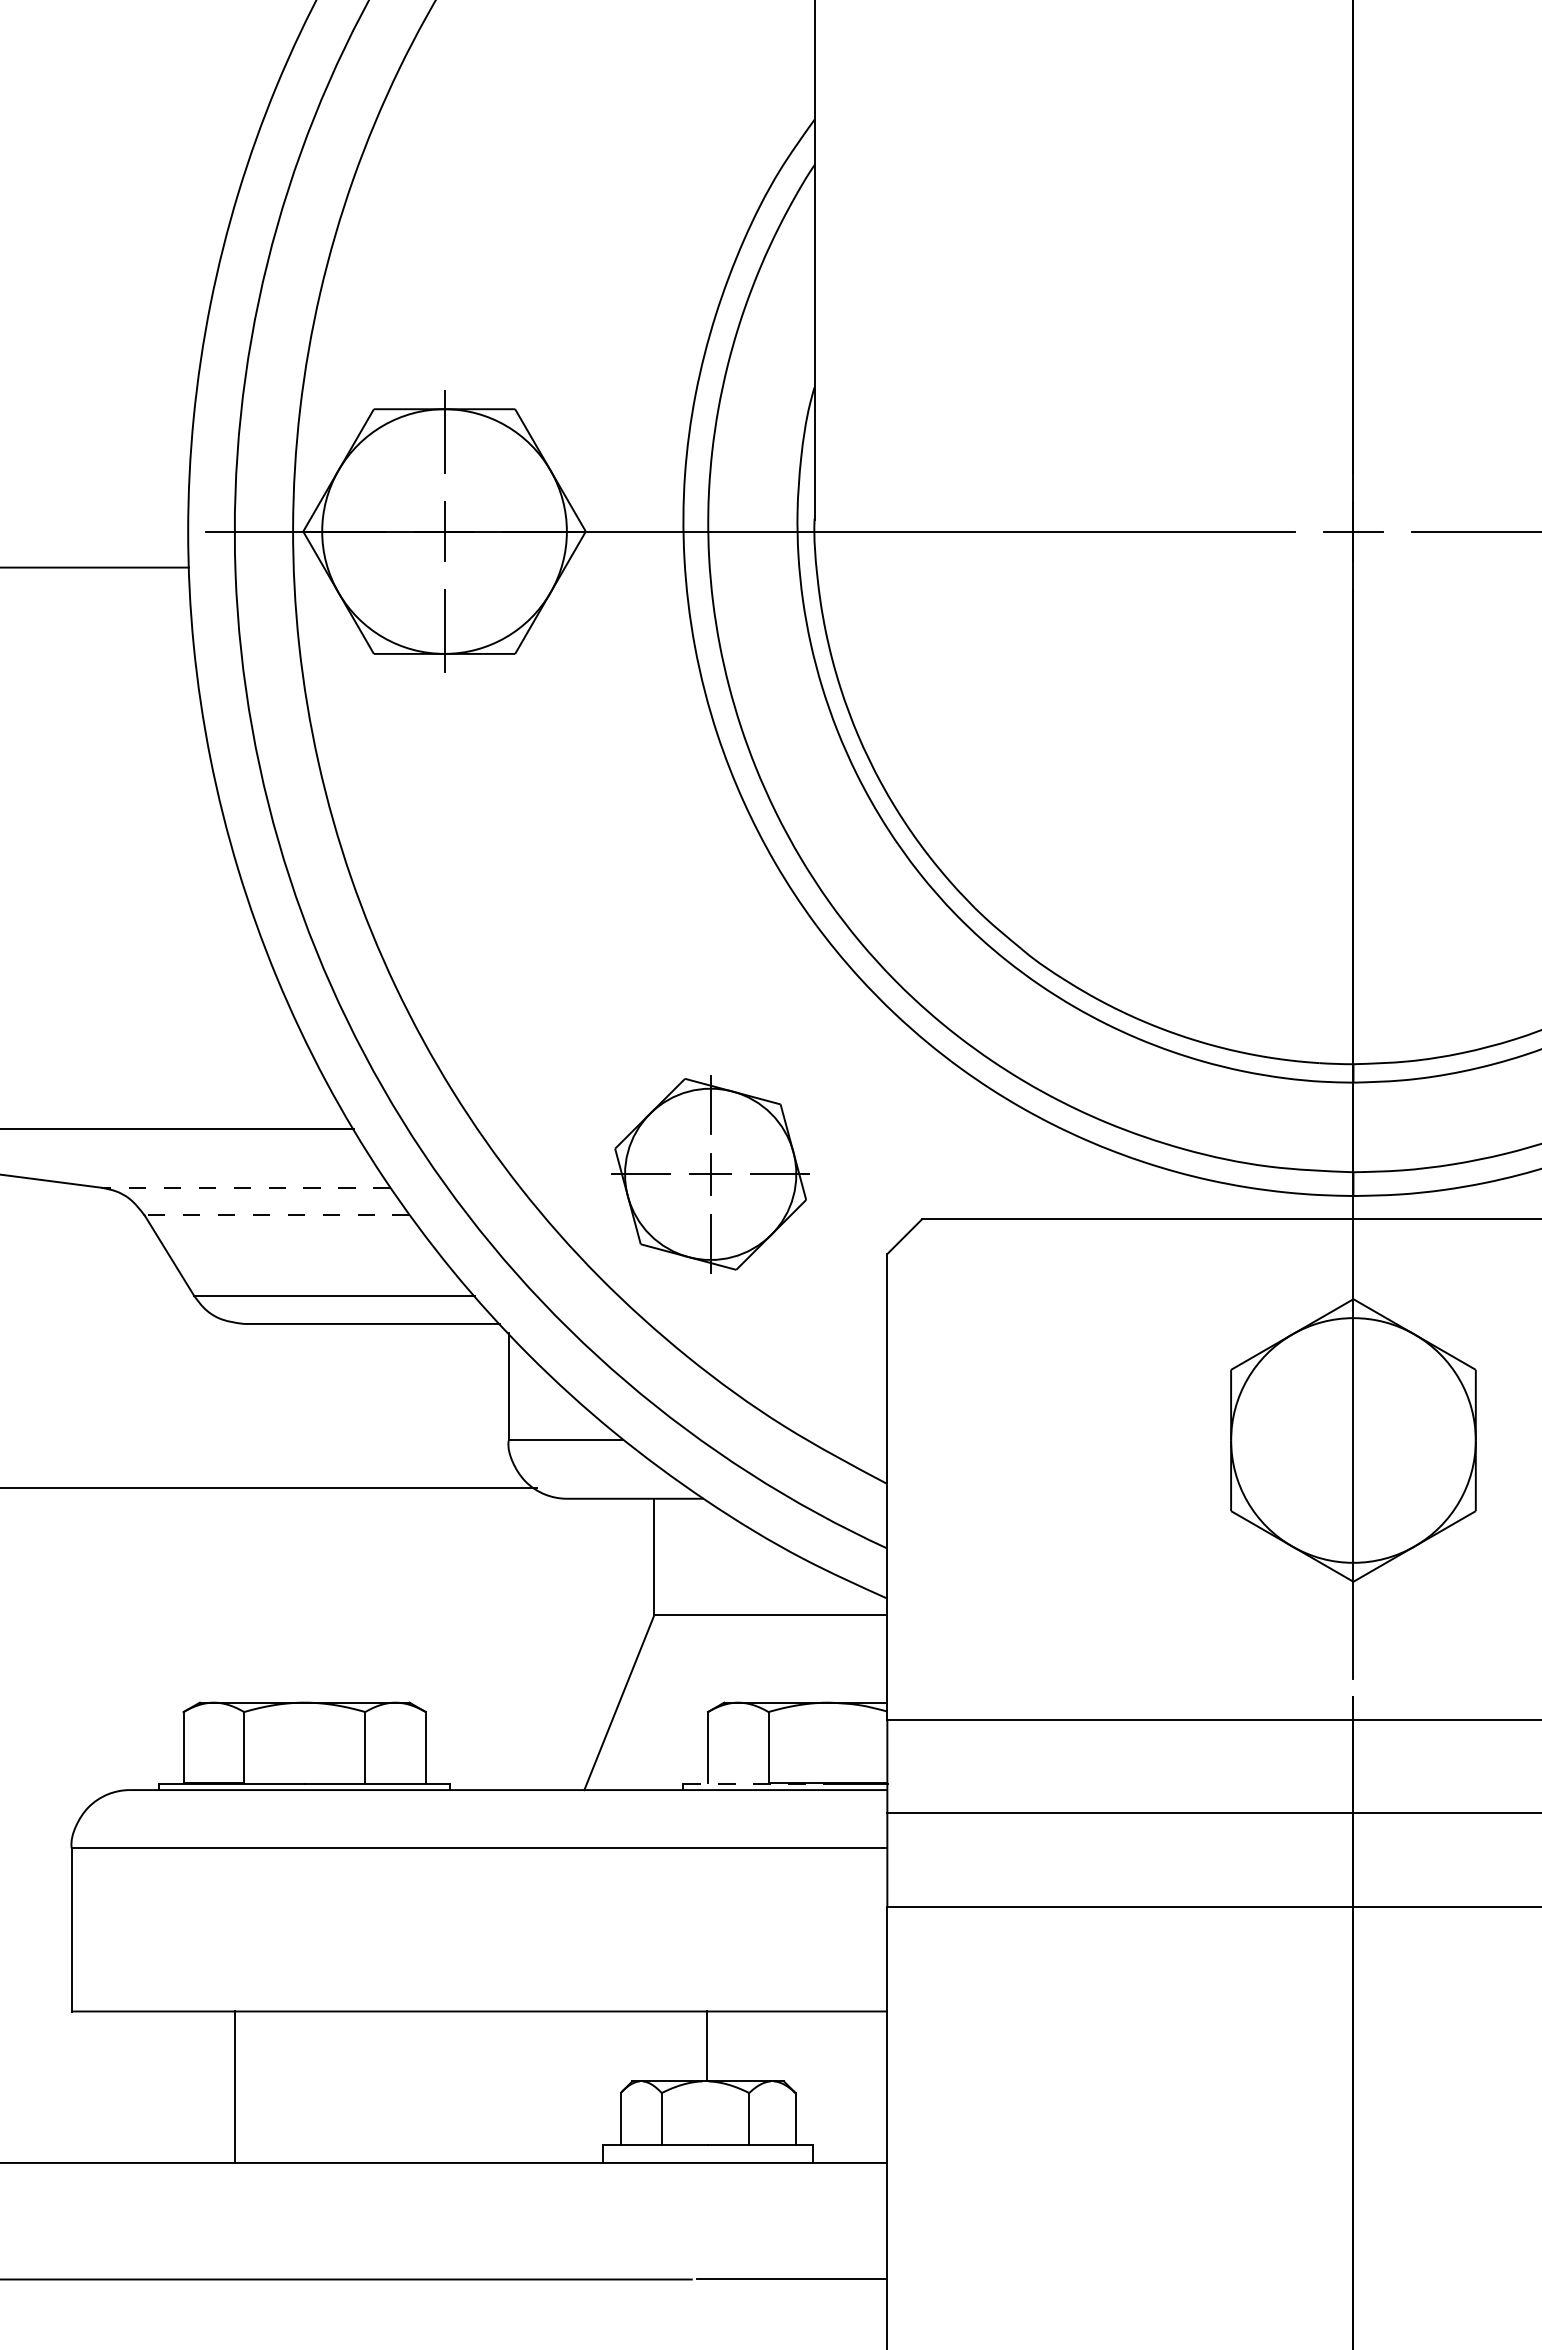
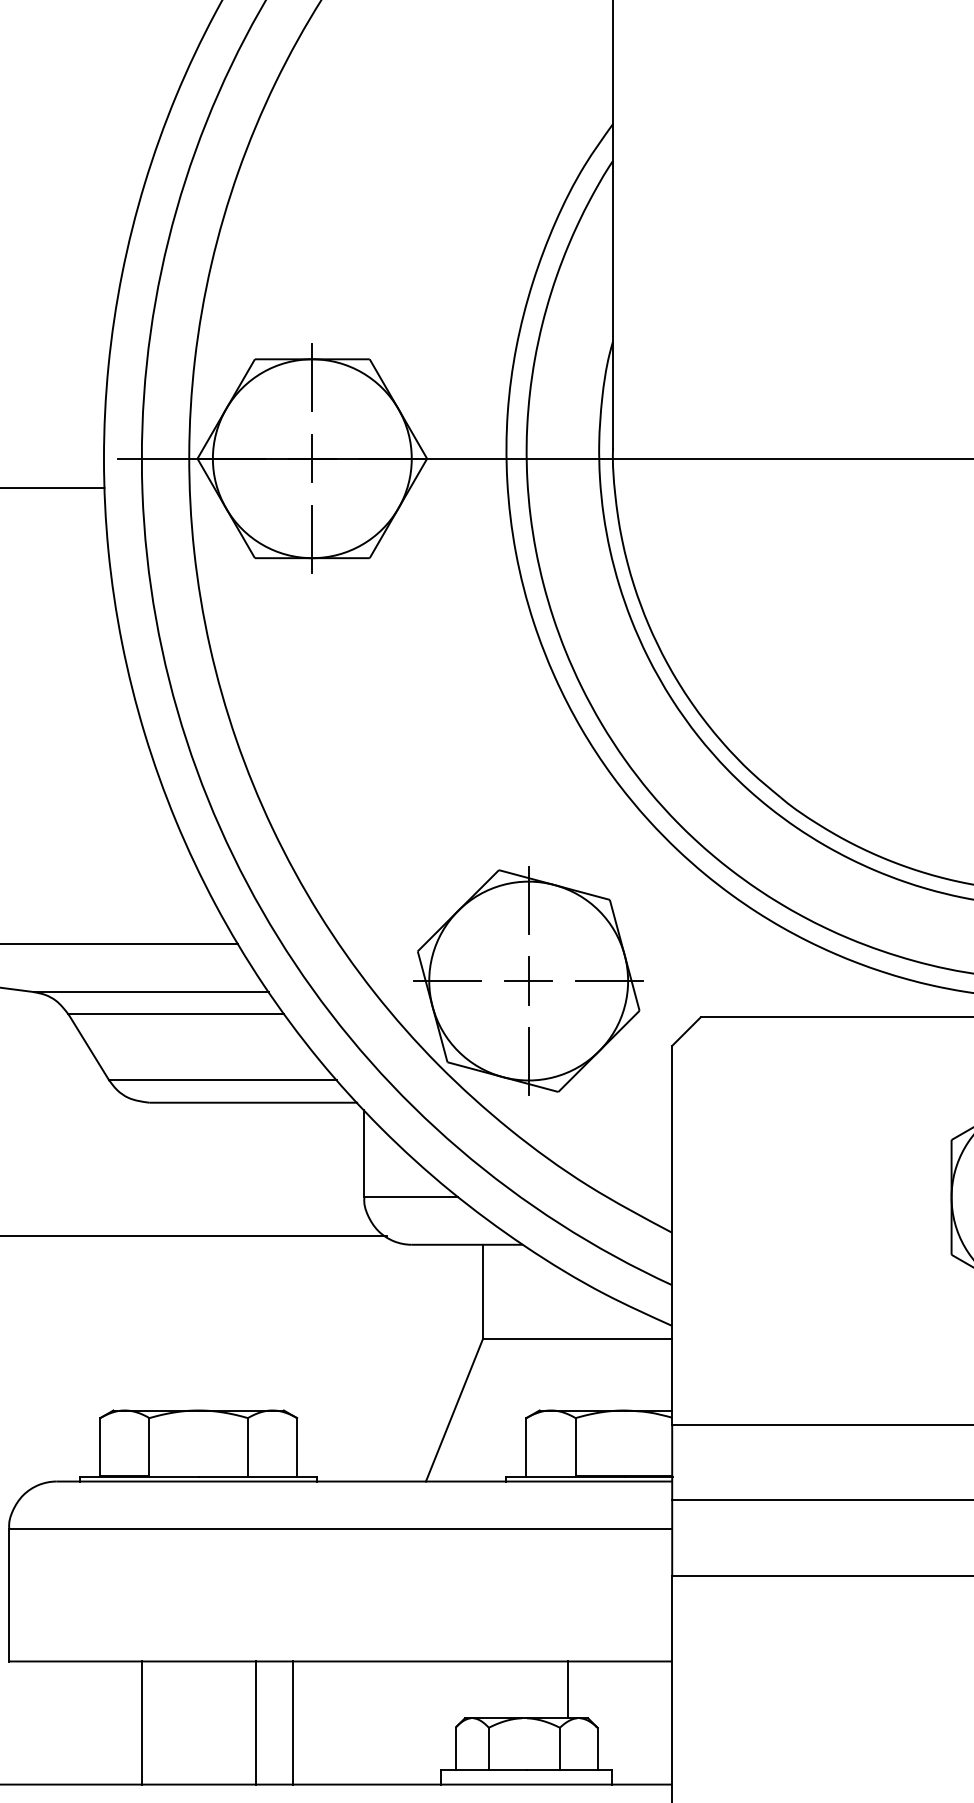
part: (710, 1174) -> (528, 981), size x1.43
line: (246, 1187) -> (151, 991), dashed -> solid
line: (277, 1215) -> (176, 1014), dashed -> solid
line: (756, 1784) -> (565, 1476), dashed -> solid
line: (707, 2046) -> (568, 1689), moved
line: (374, 2087) -> (255, 1723), added
line: (421, 2087) -> (293, 1723), added

